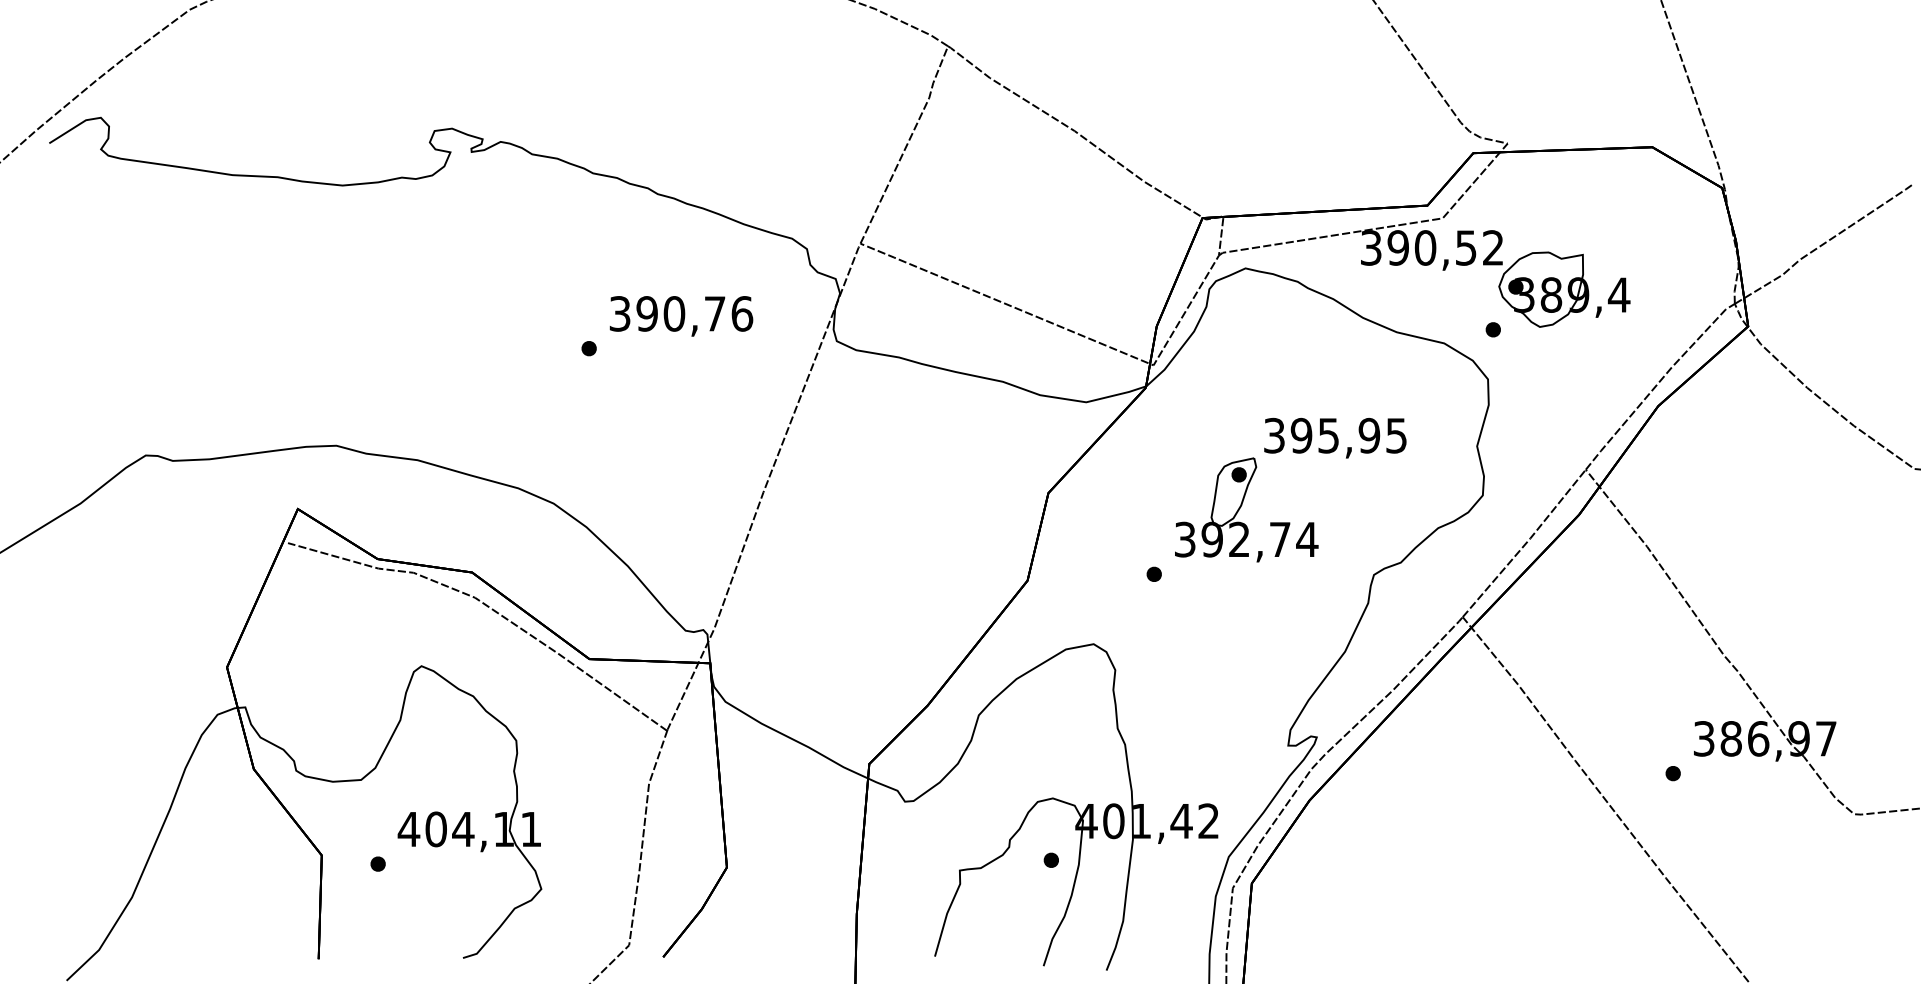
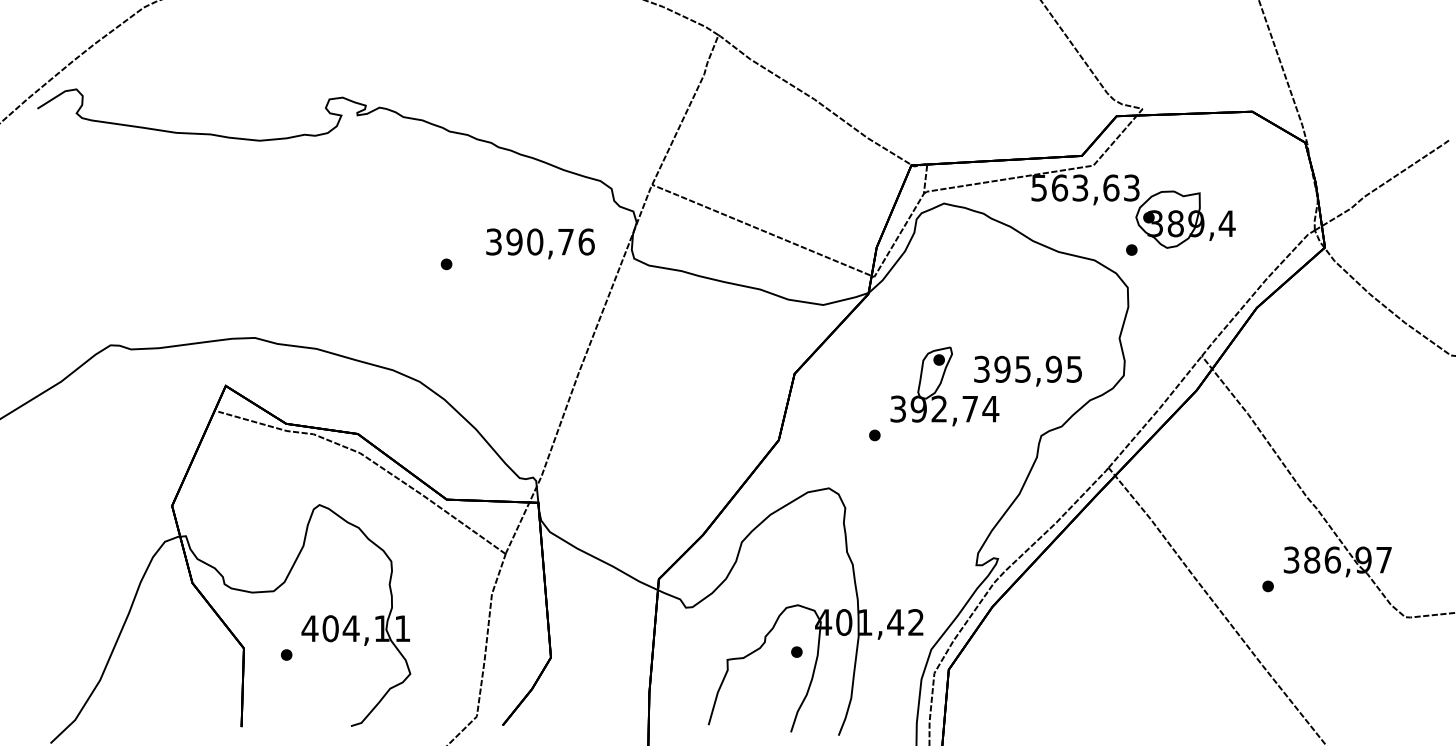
text: (1432, 247) -> (1085, 187), 390,52 -> 563,63
text: (681, 315) -> (540, 243), moved
text: (1334, 437) -> (1027, 370), moved

